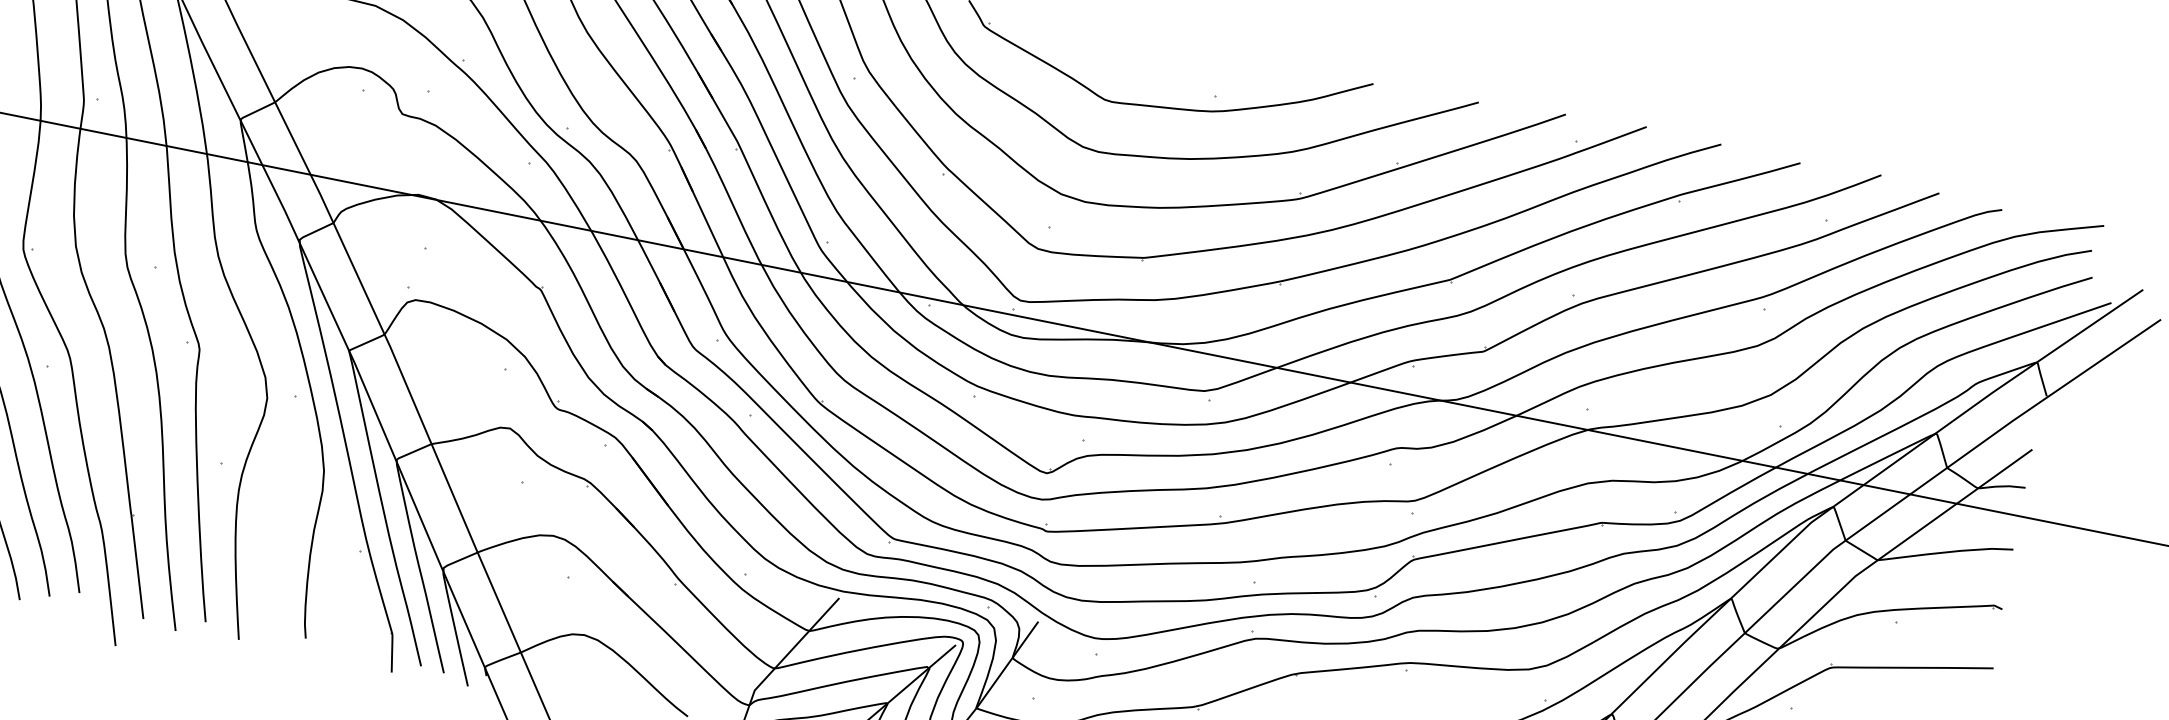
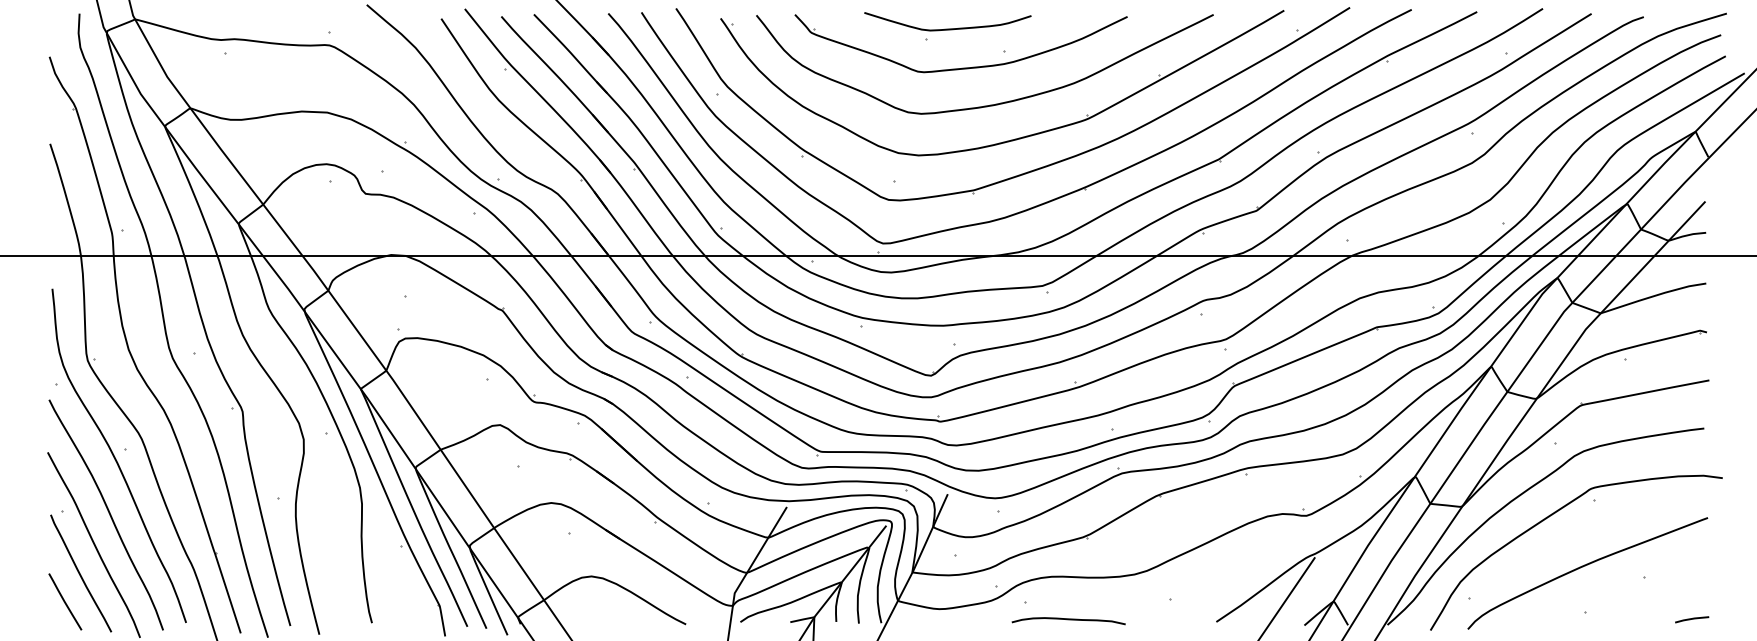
part: (1151, 51) -> (947, 26), added

